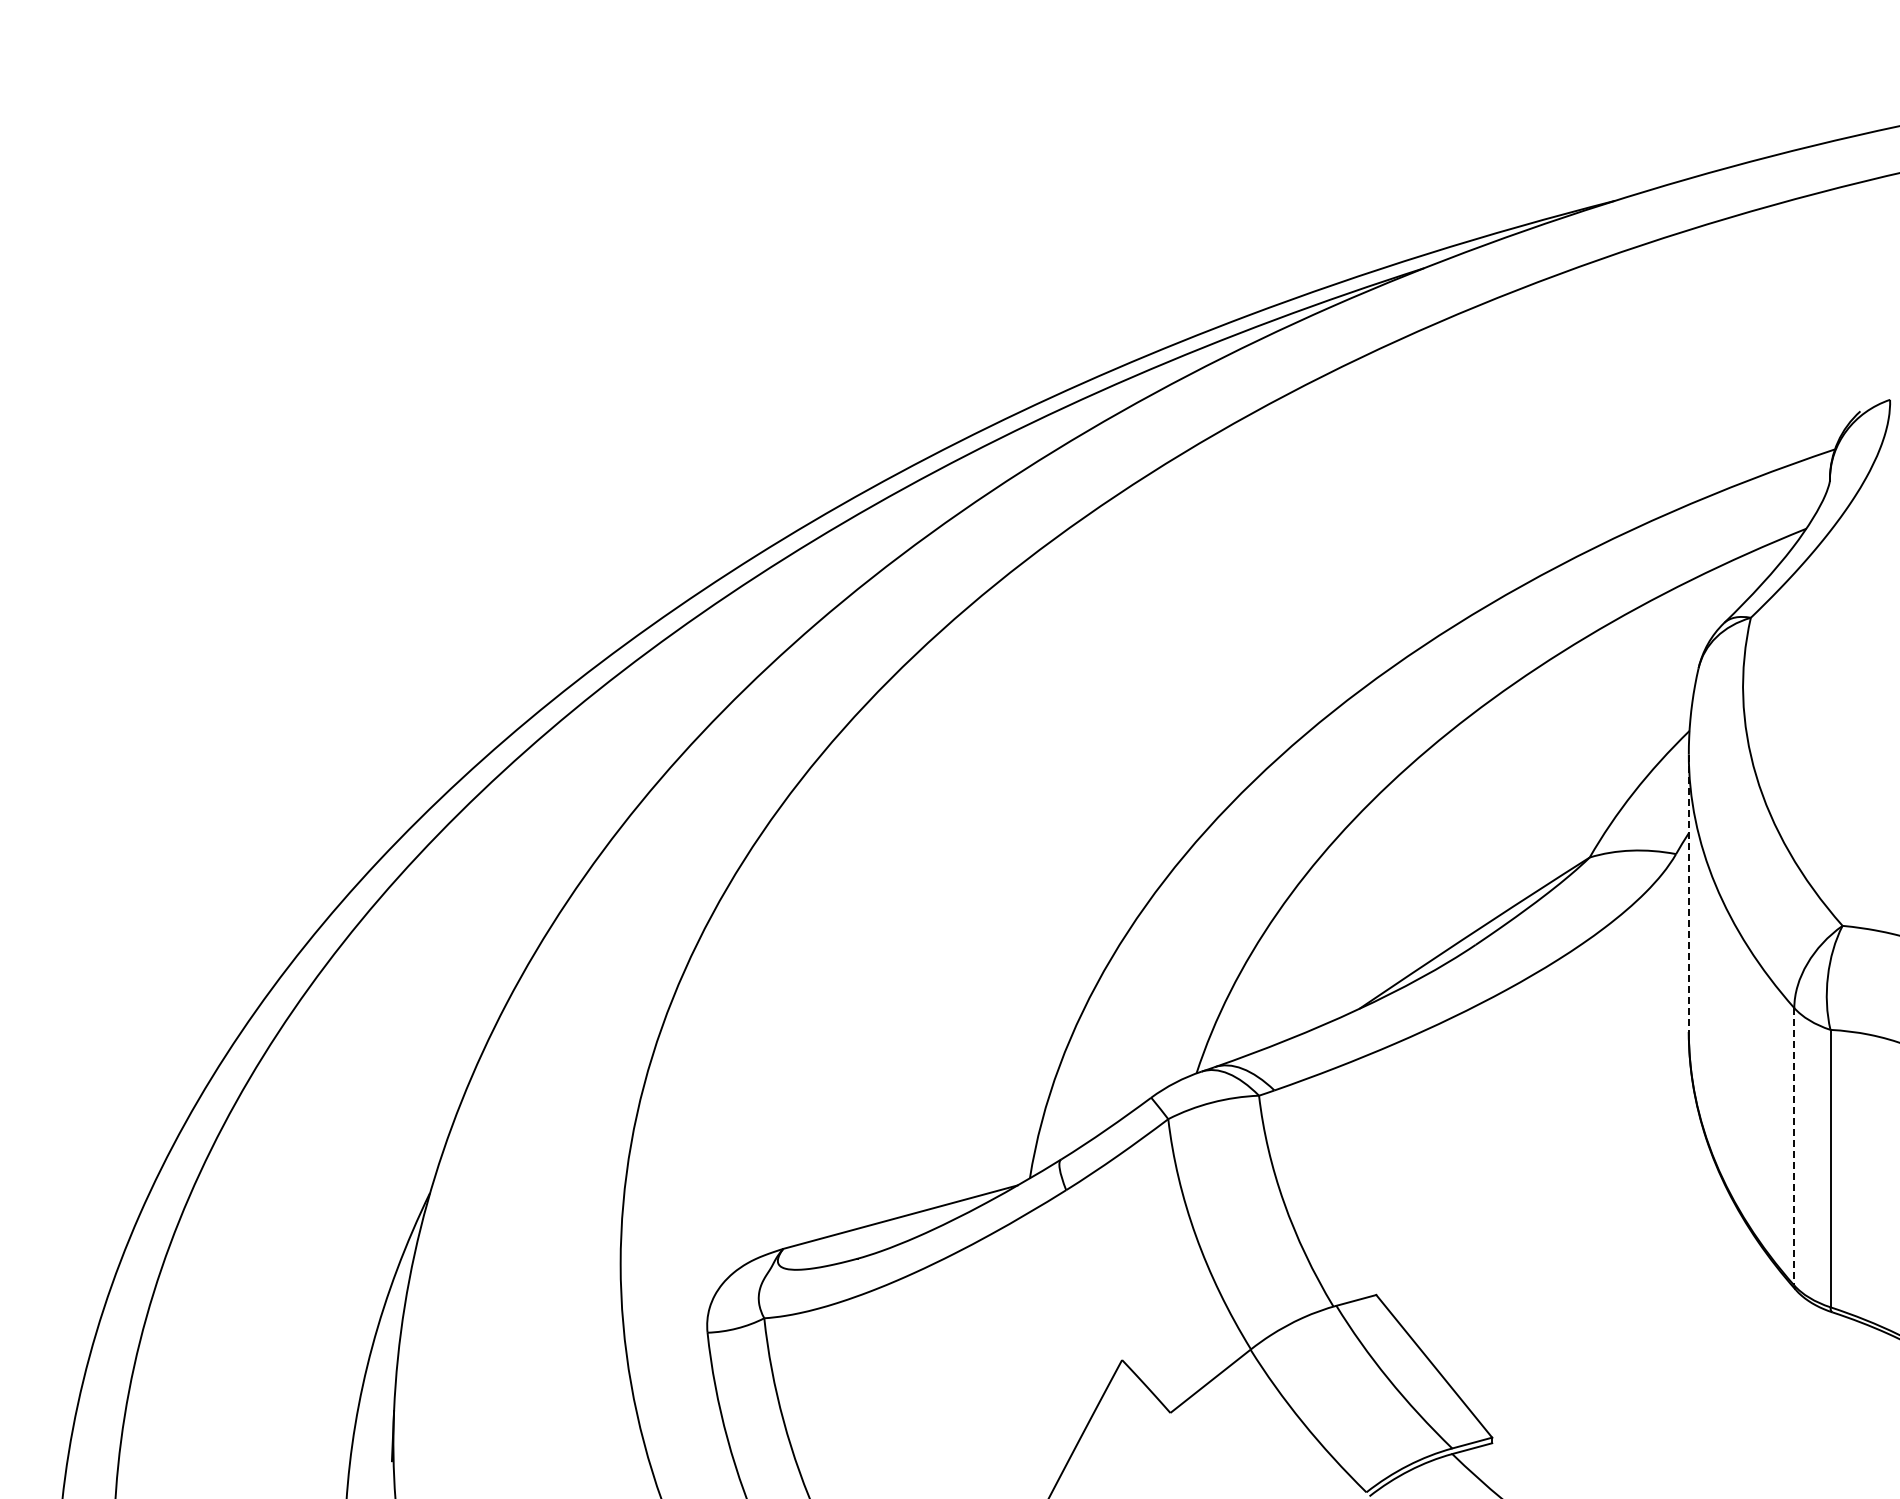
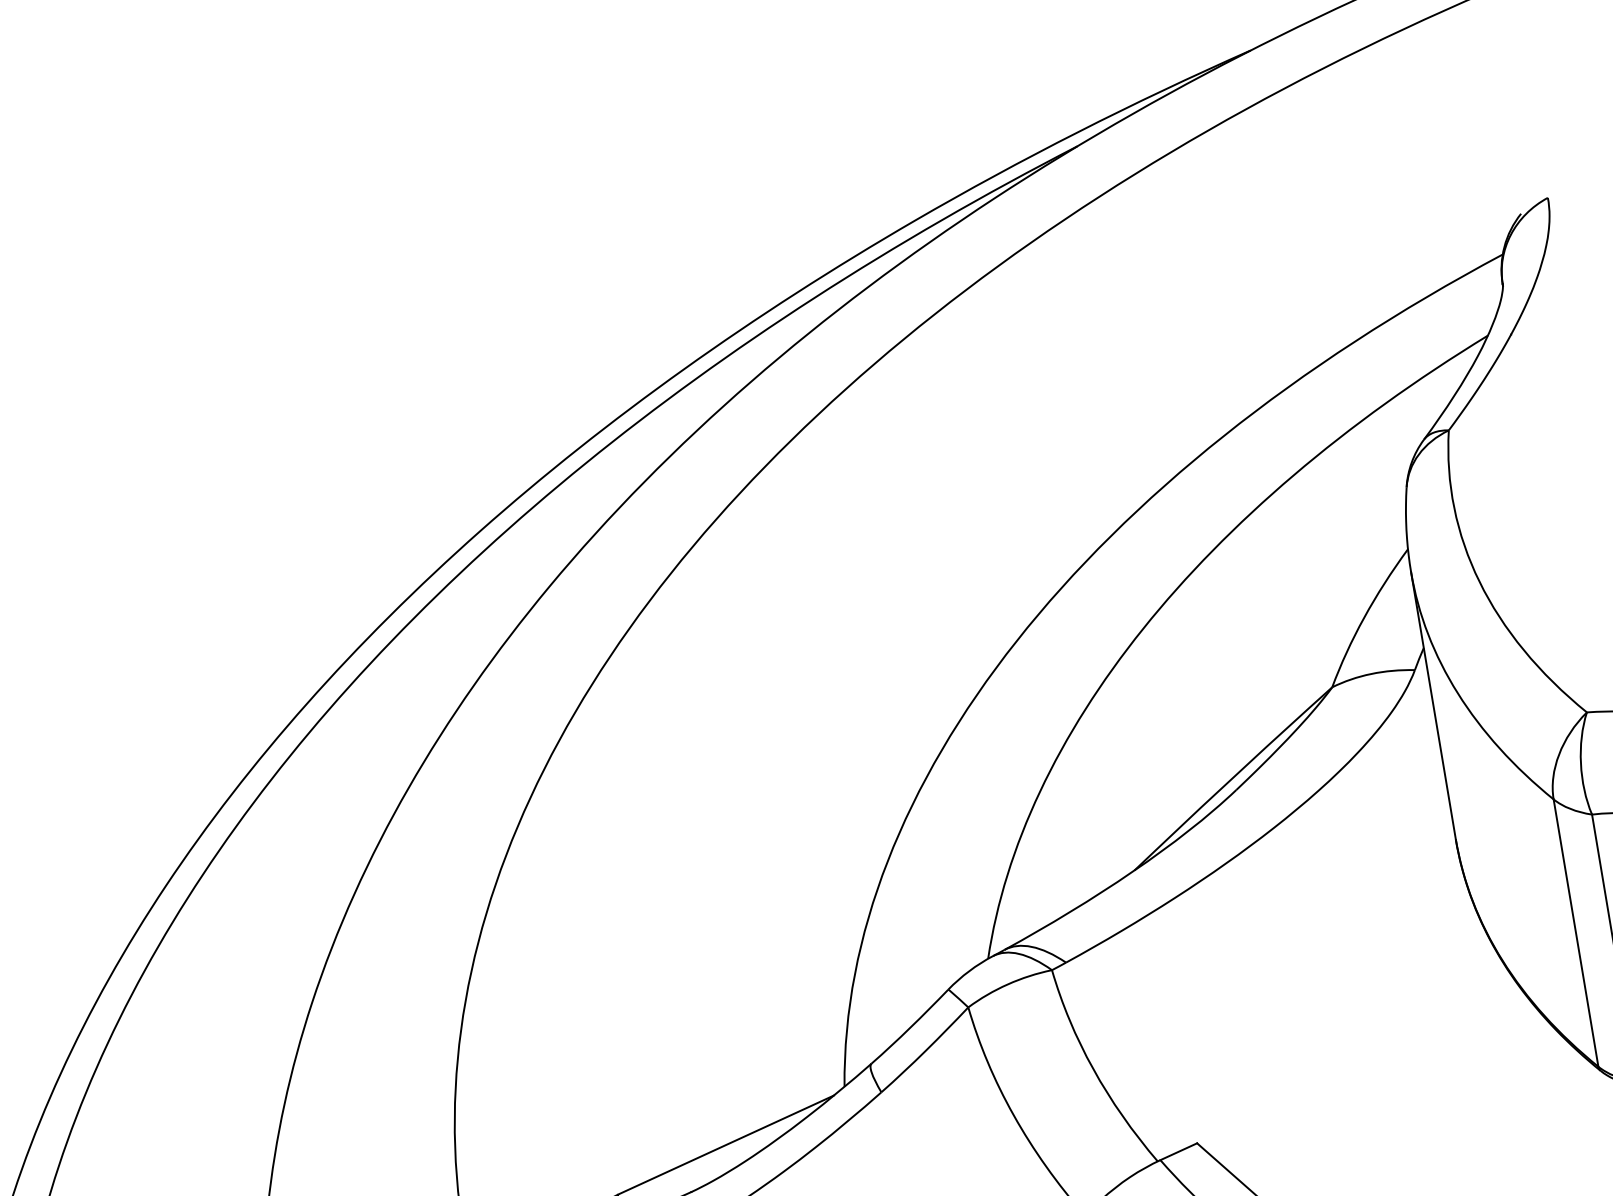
line: (1688, 893) -> (1433, 706), dashed -> solid
line: (1794, 1146) -> (1576, 932), dashed -> solid

